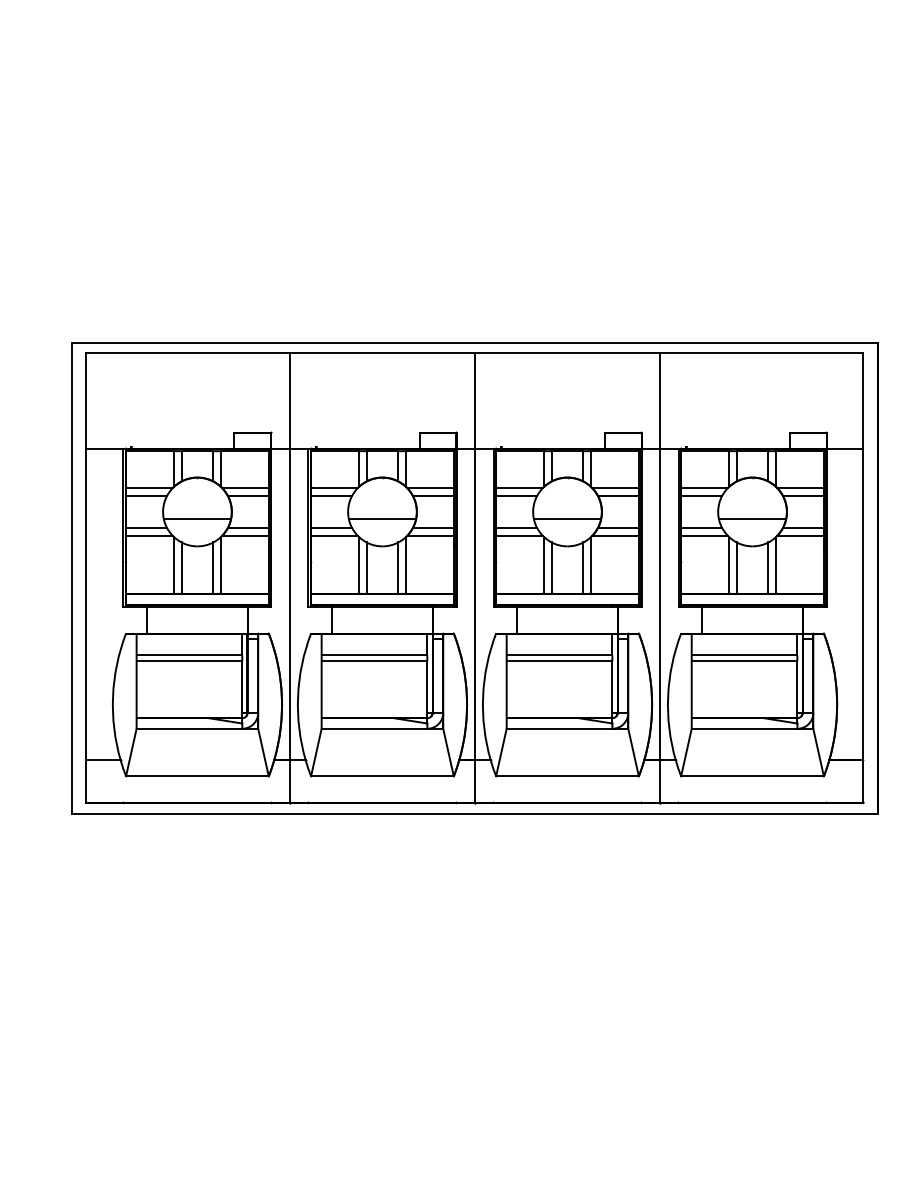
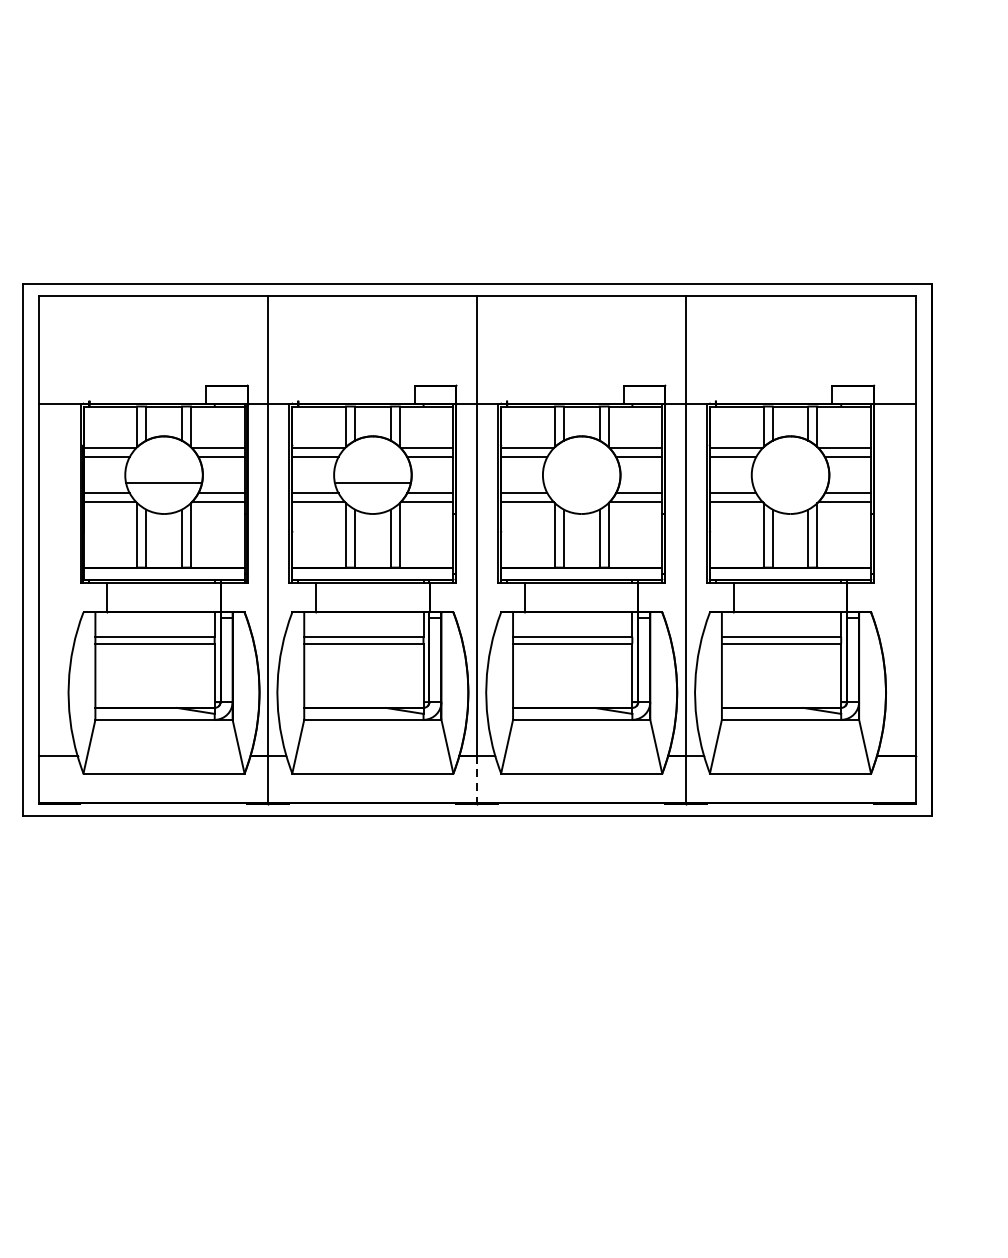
line: (567, 519) -> (581, 483), removed
line: (752, 519) -> (790, 483), removed
line: (474, 782) -> (476, 780), solid -> dashed

